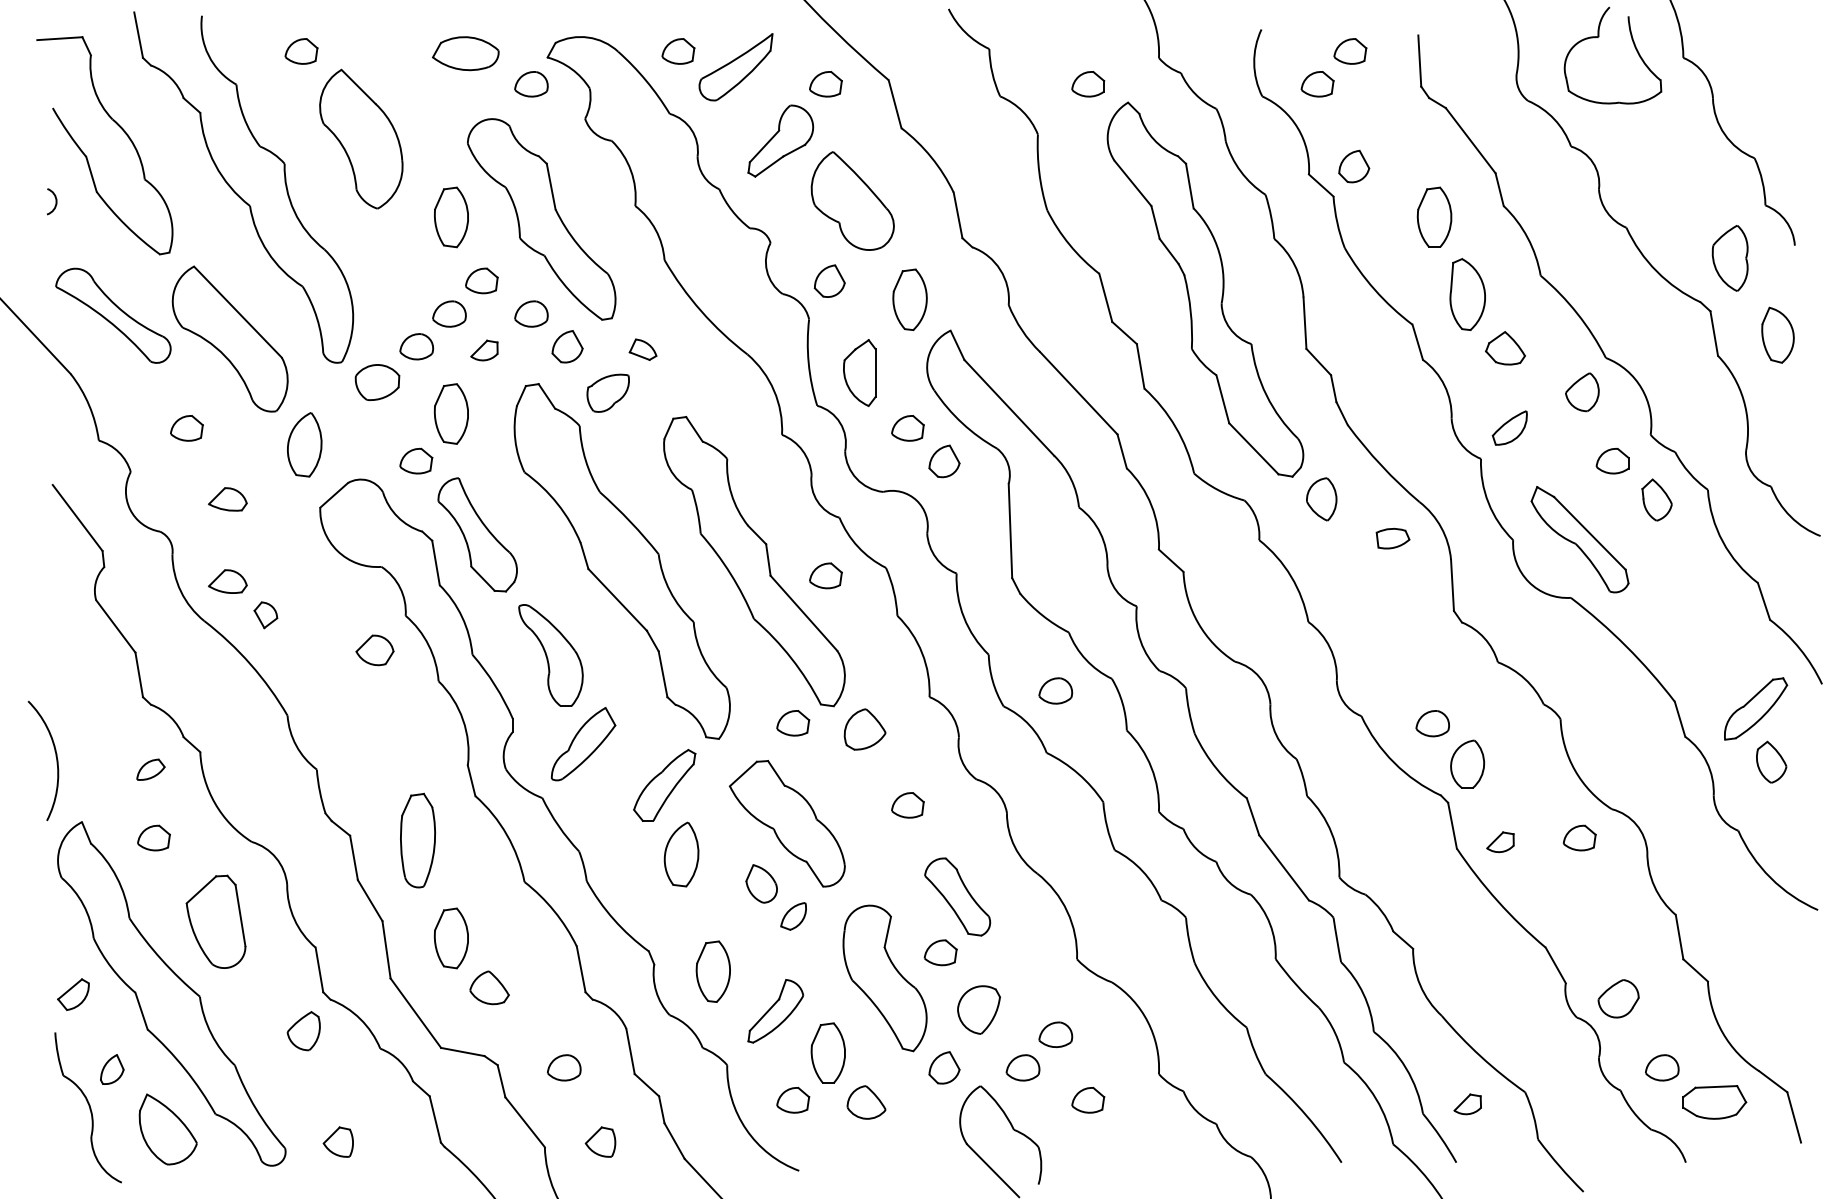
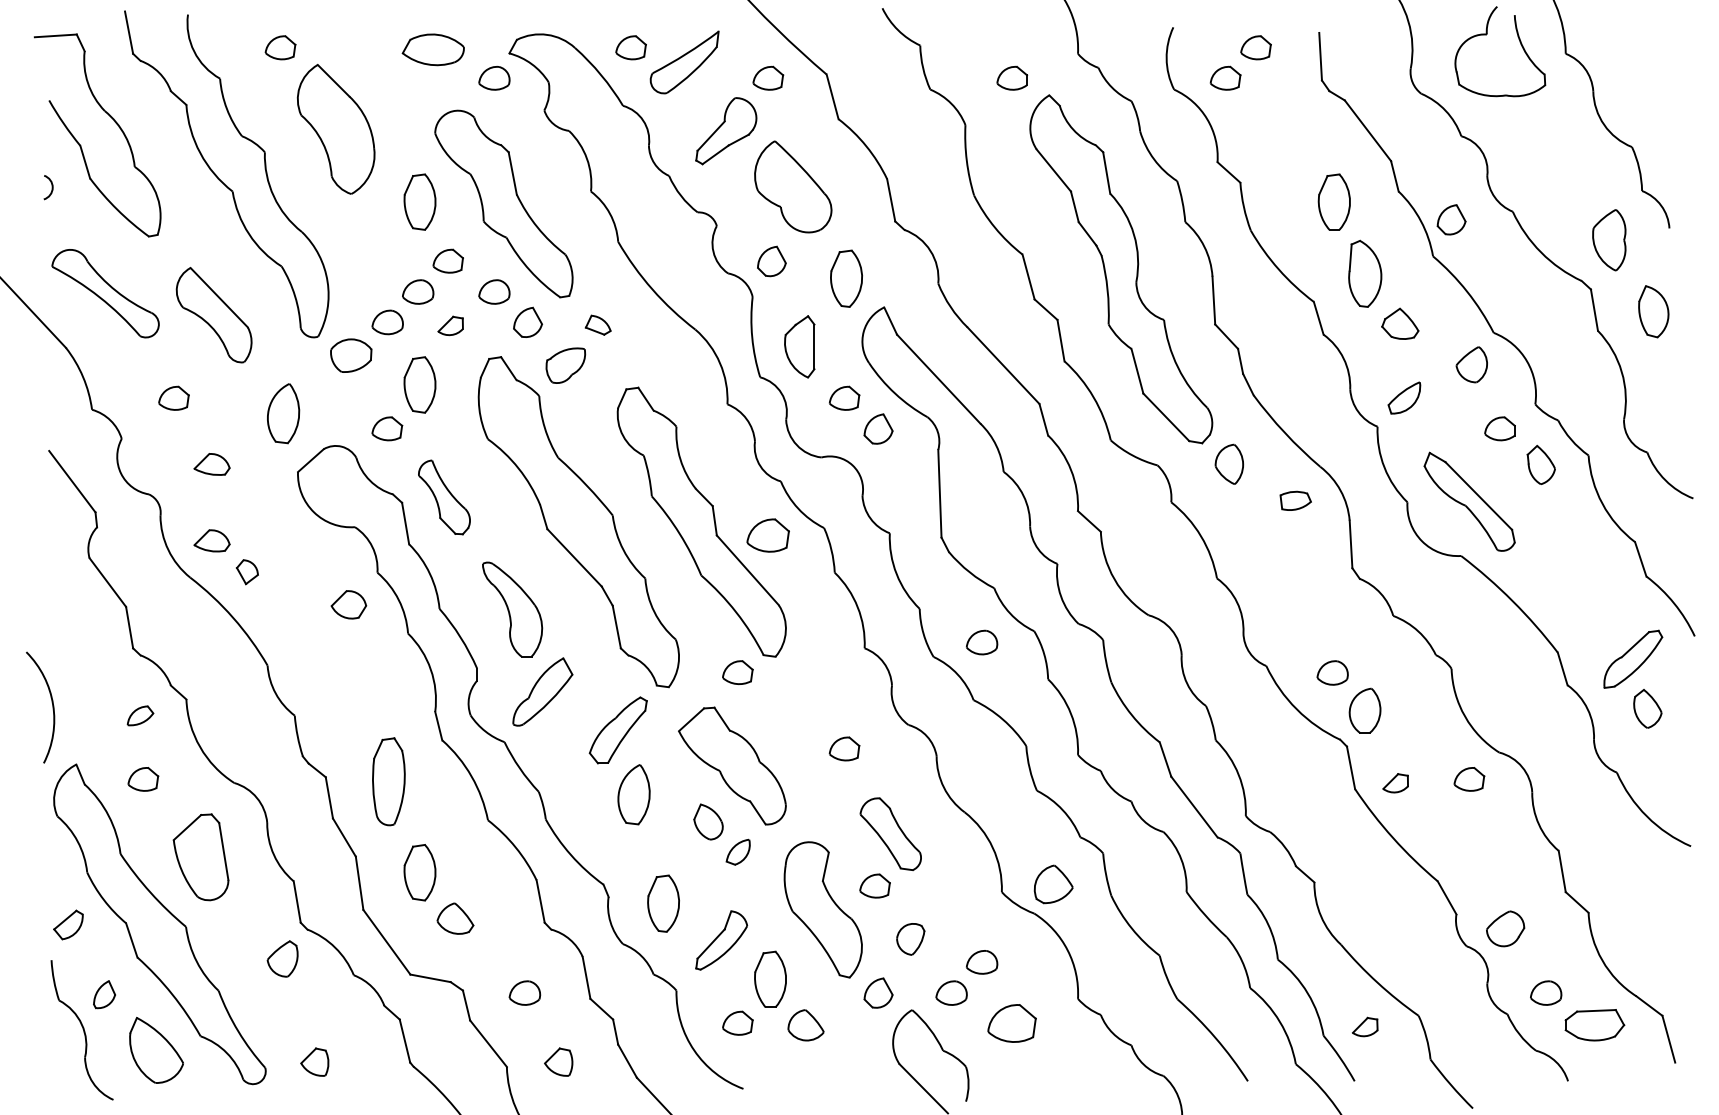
part: (1354, 166) -> (1451, 219), moved
part: (229, 338) -> (213, 314), size x0.7
part: (477, 534) -> (444, 497), size x0.7
part: (826, 575) -> (768, 535), size x1.4
part: (864, 729) -> (1053, 884), moved
part: (978, 1010) -> (910, 939), size x0.7
part: (1088, 1099) -> (1012, 1022), size x1.6

